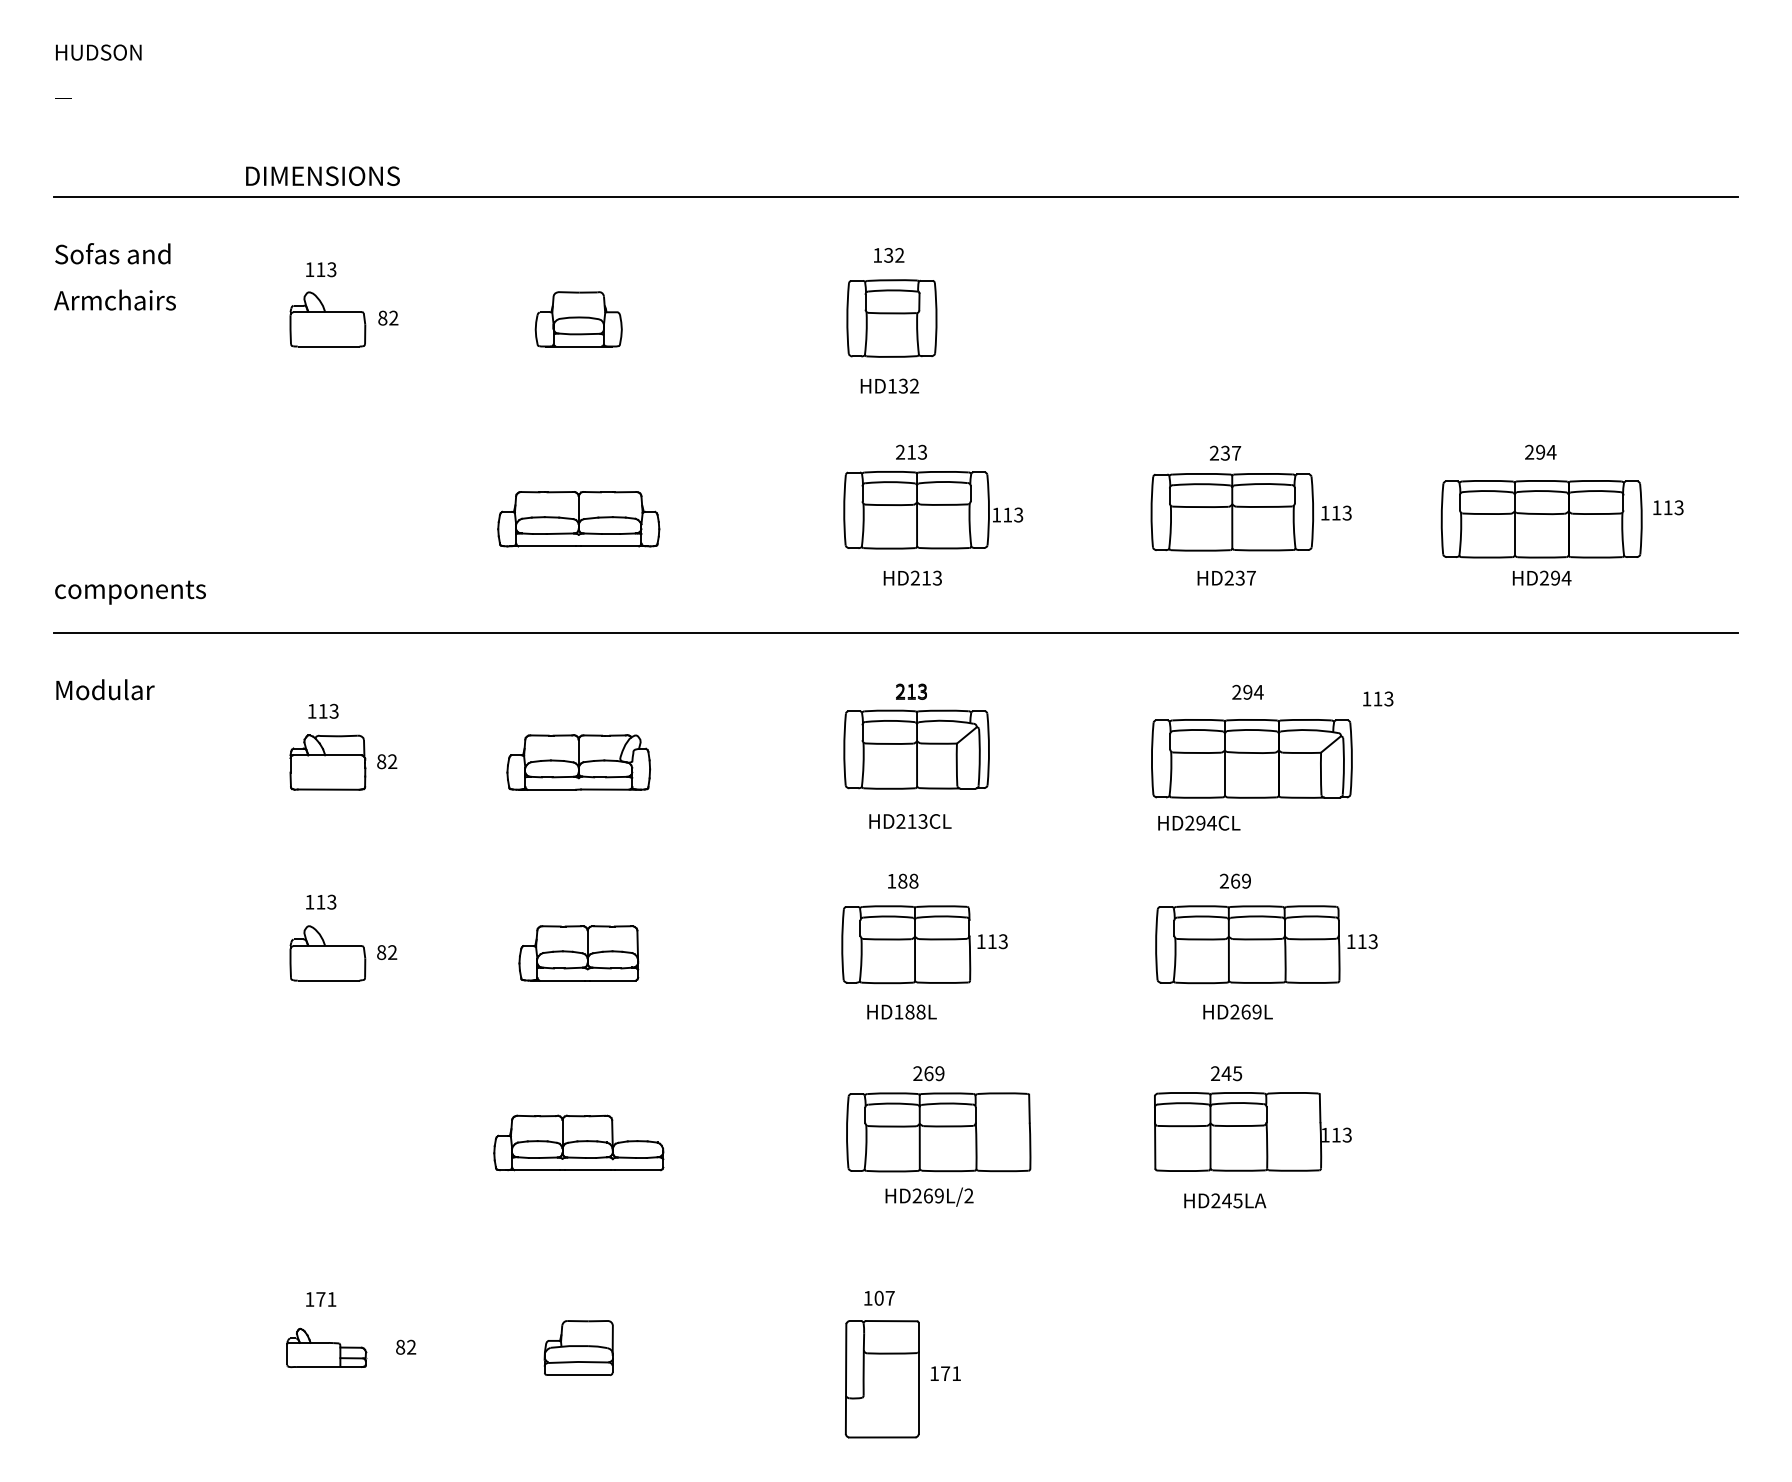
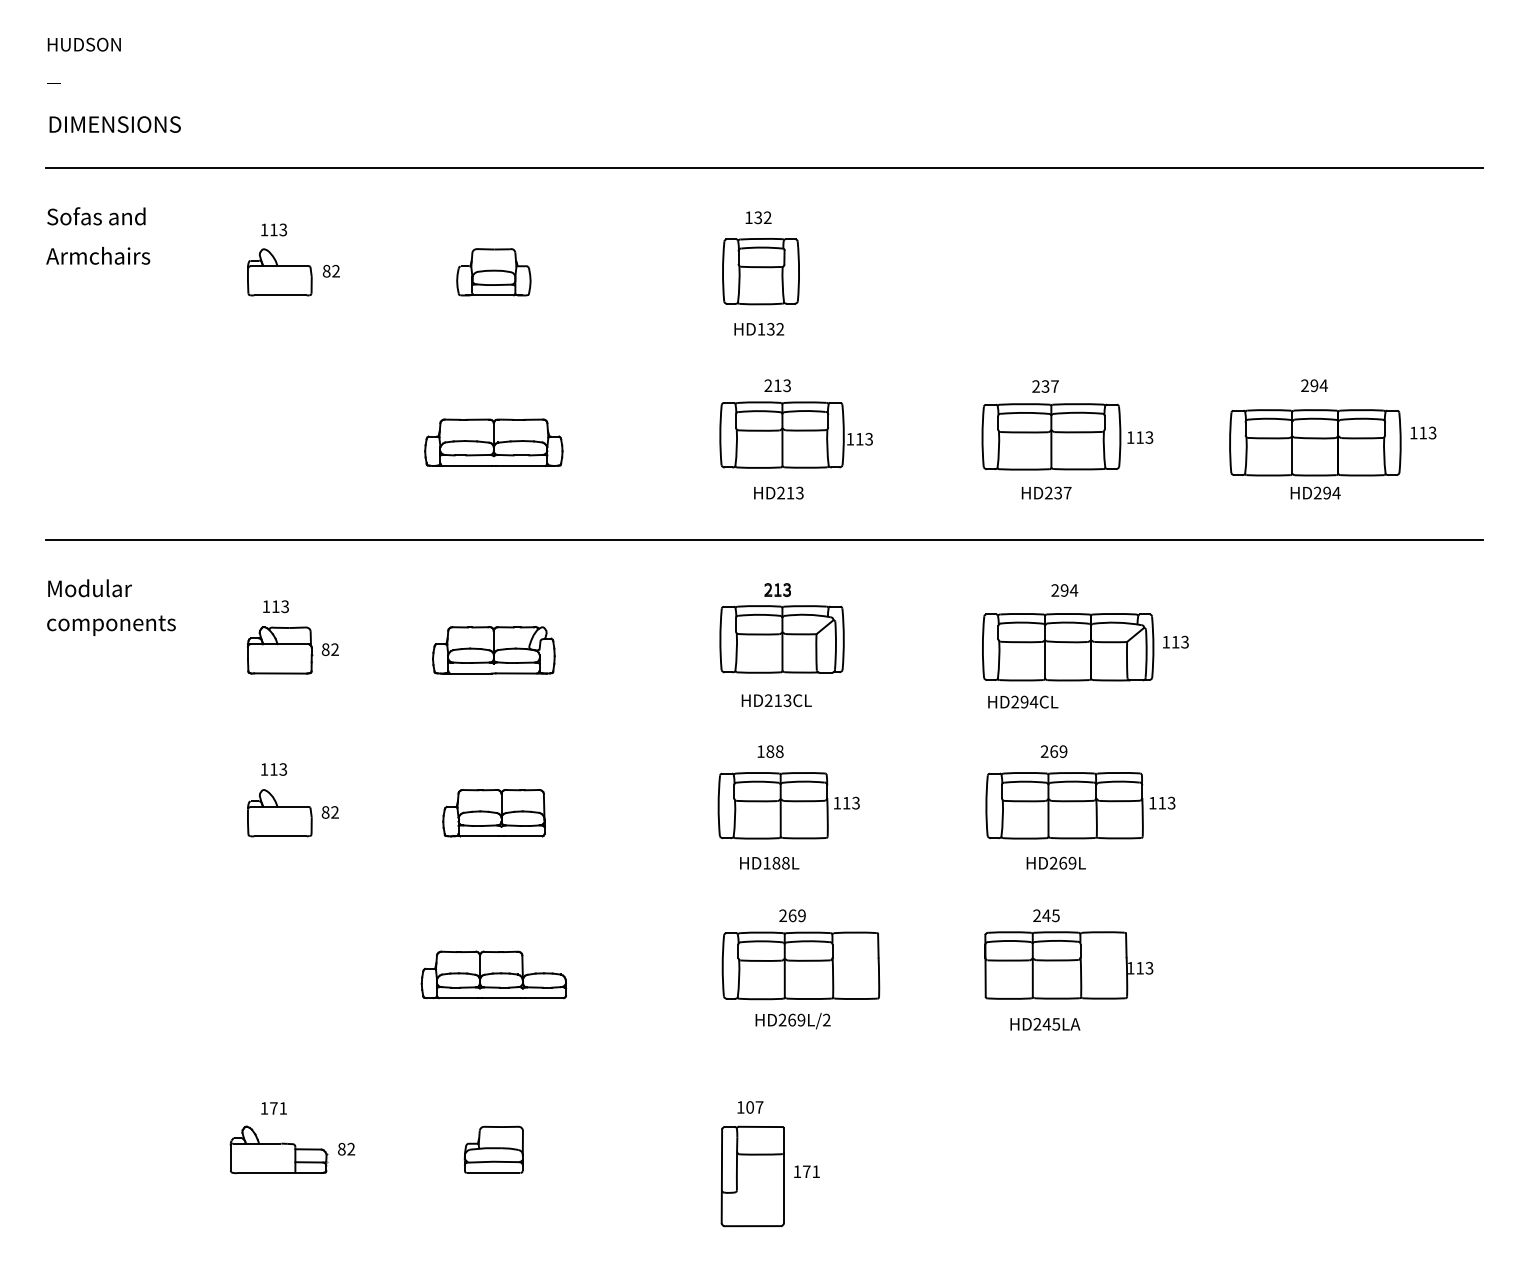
text: (322, 175) -> (114, 123), moved
text: (130, 592) -> (111, 625), moved
text: (1378, 698) -> (1176, 641), moved
part: (326, 1347) -> (278, 1149), size x1.43

